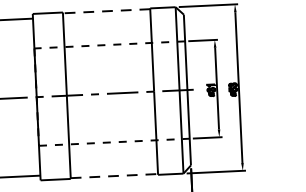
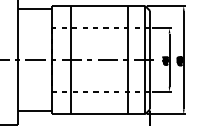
line: (105, 11) -> (99, 6), dashed -> solid
line: (115, 175) -> (100, 113), dashed -> solid

